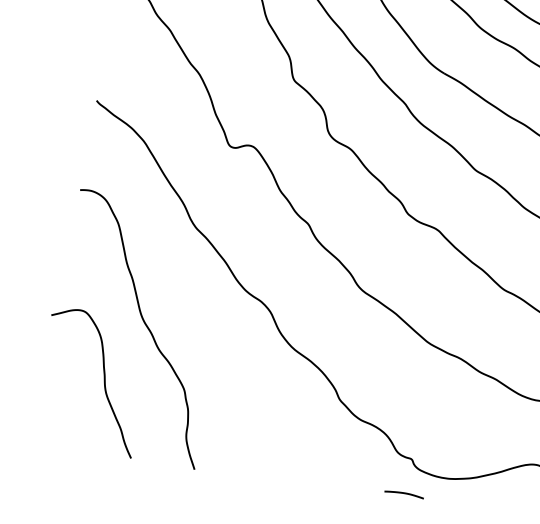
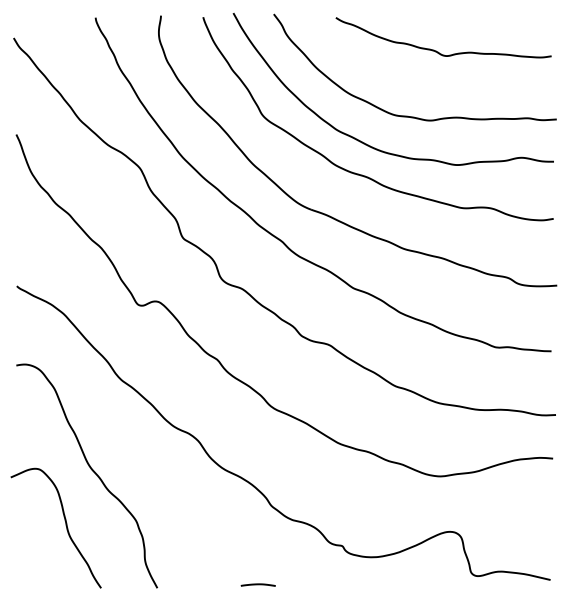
line: (403, 493) -> (257, 584), moved

